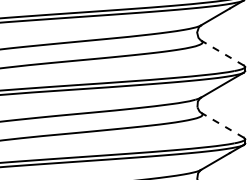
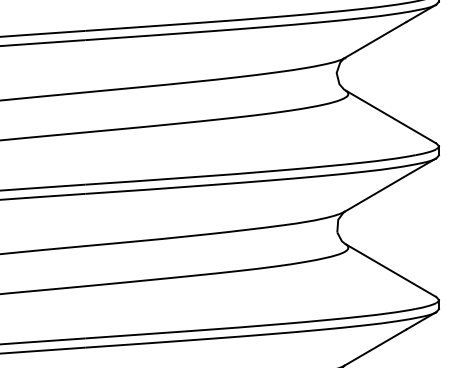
line: (221, 52) -> (388, 115), dashed -> solid
line: (221, 124) -> (388, 268), dashed -> solid

